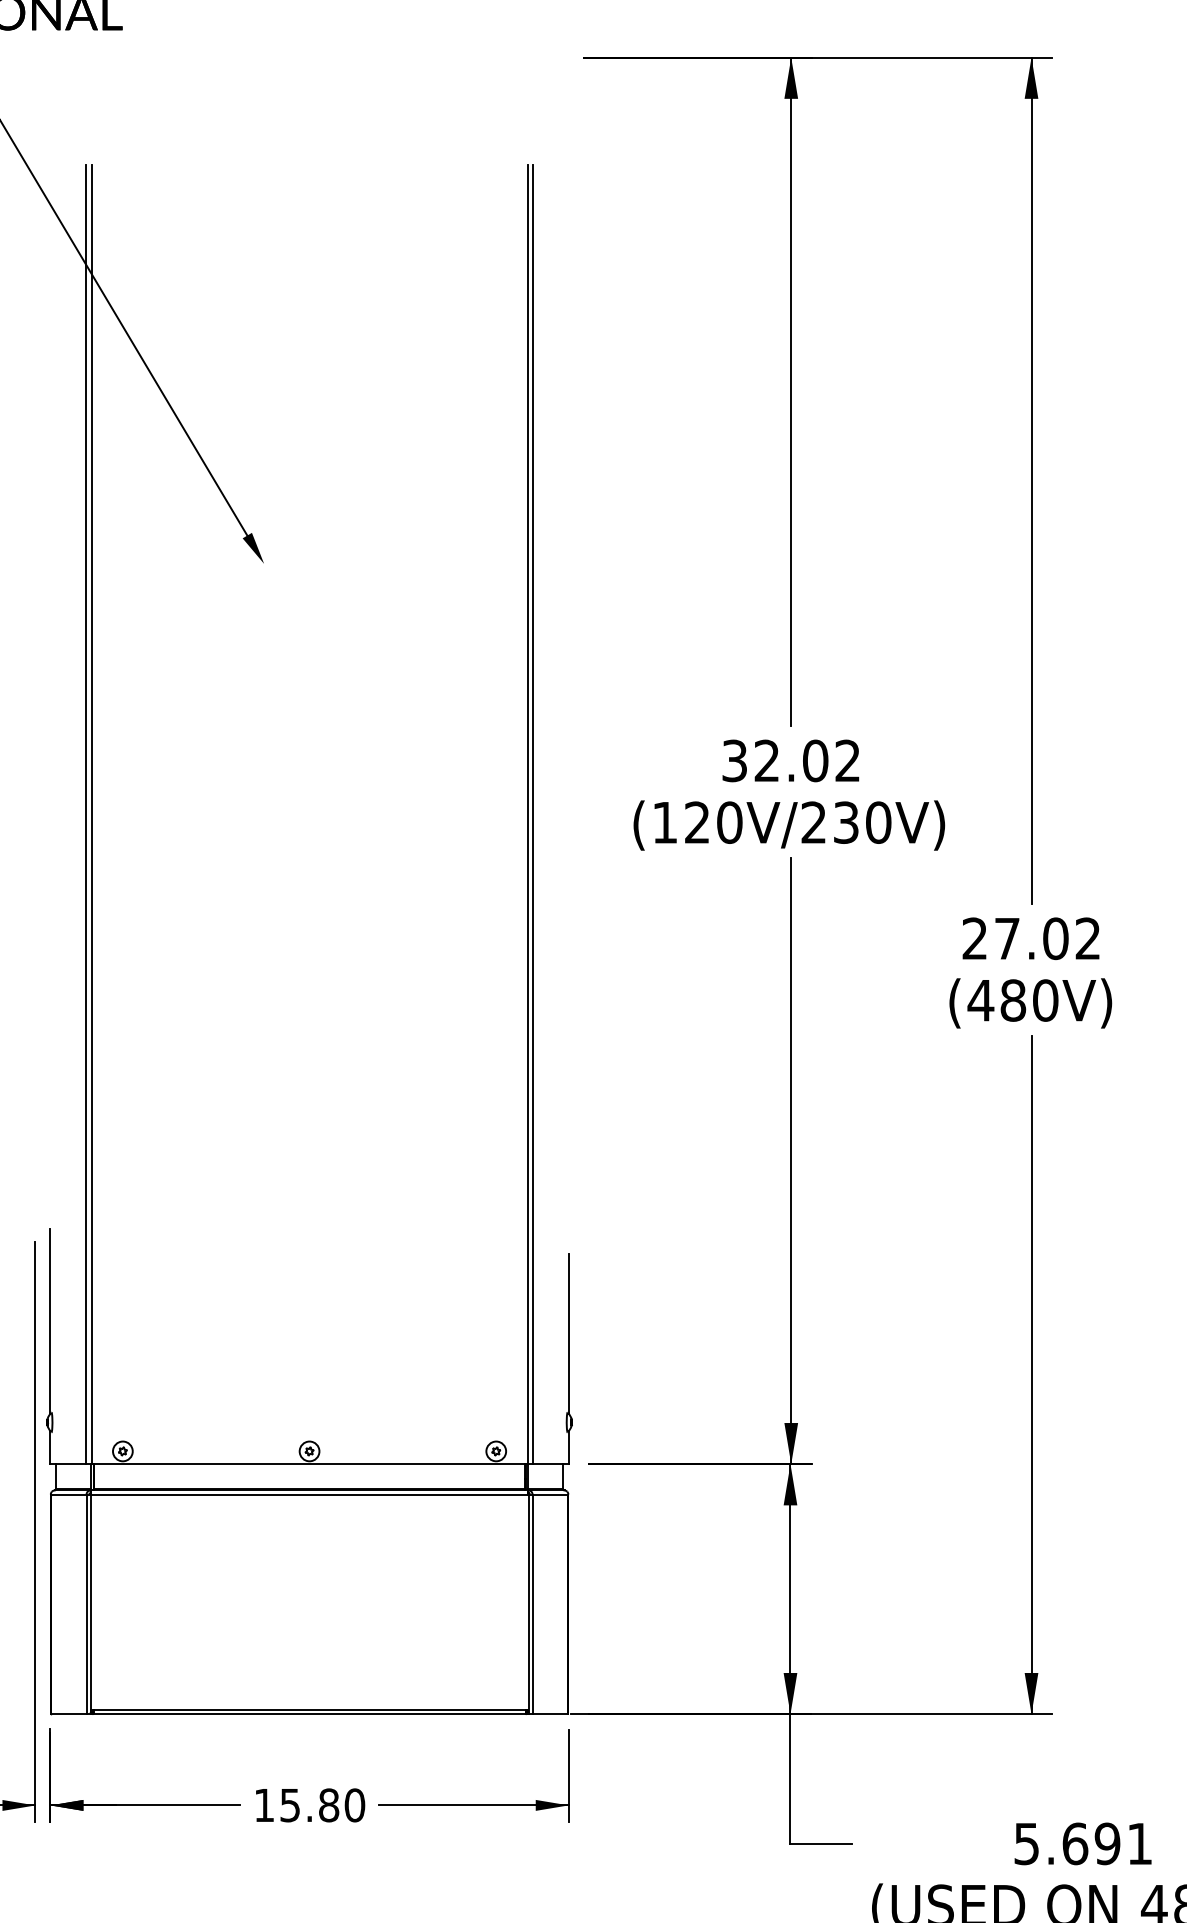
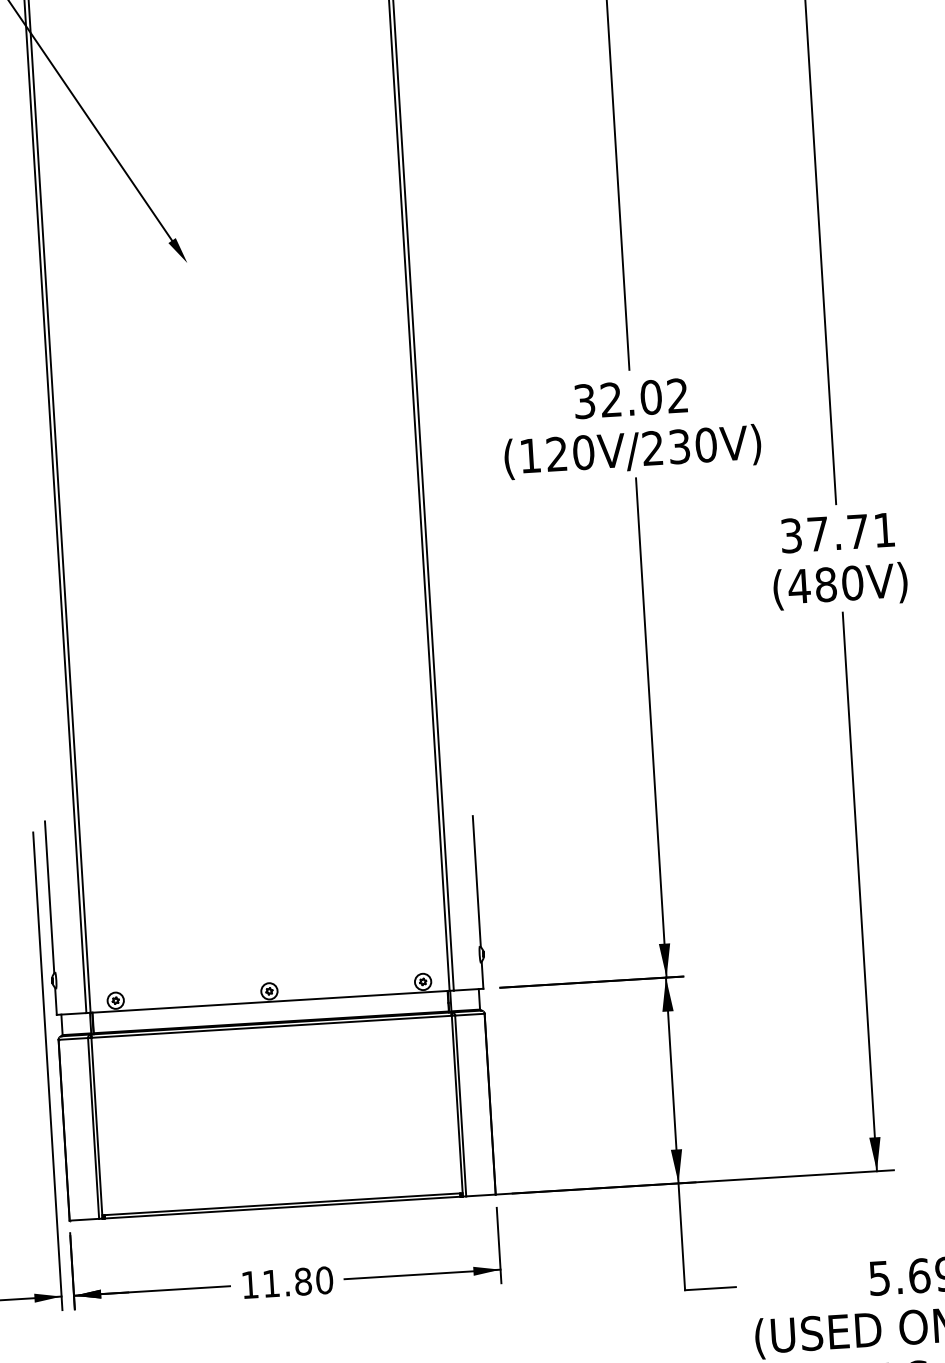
text: (1030, 938) -> (837, 532), 27.02 -> 37.71
text: (289, 1805) -> (270, 1283), 15.80 -> 11.80

